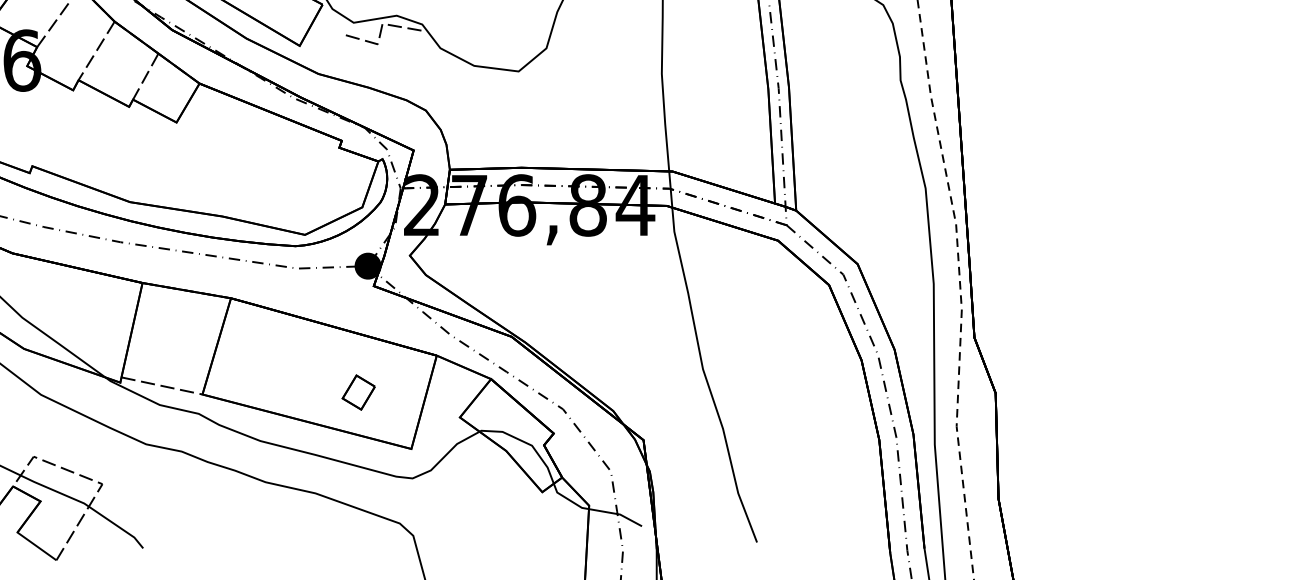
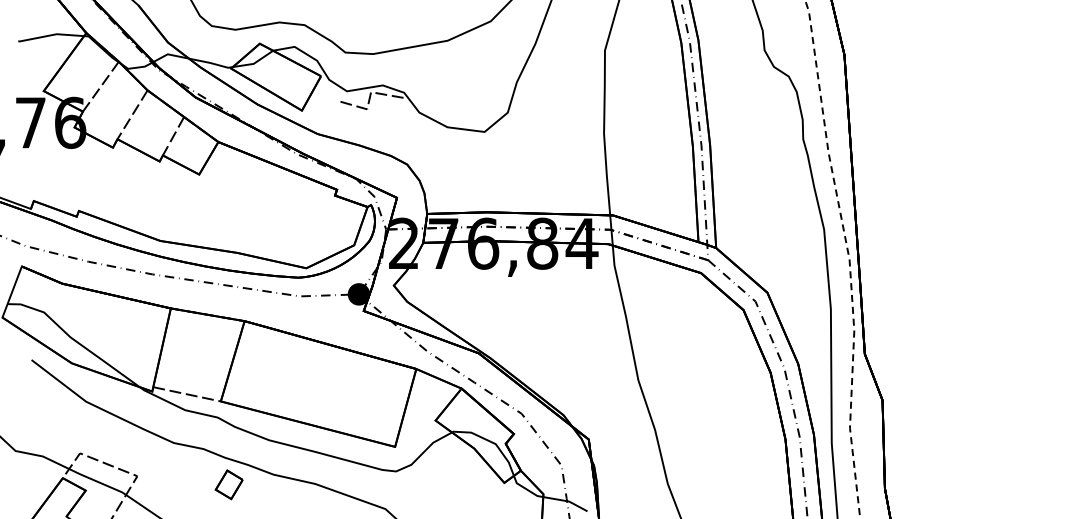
part: (357, 392) -> (228, 484), moved

